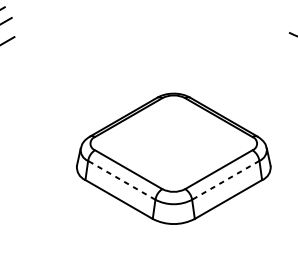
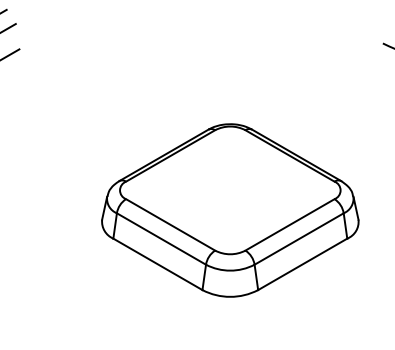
line: (121, 179) -> (161, 238), dashed -> solid
line: (225, 180) -> (298, 239), dashed -> solid

